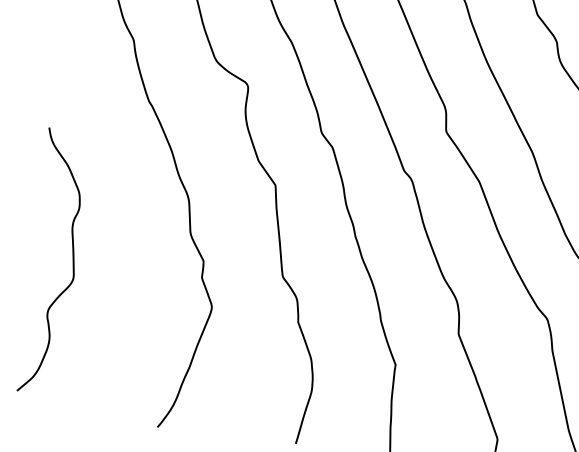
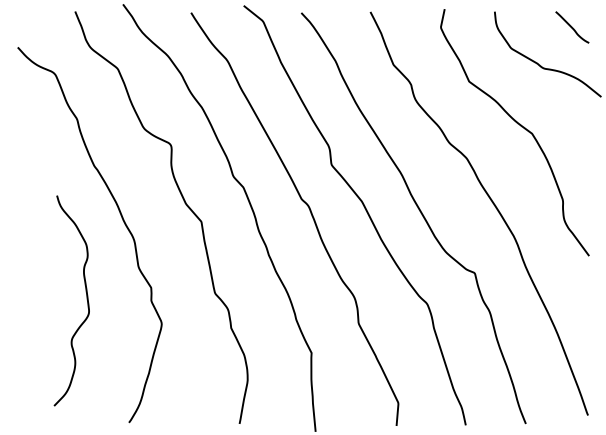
curve: (72, 261) -> (86, 299), moved

